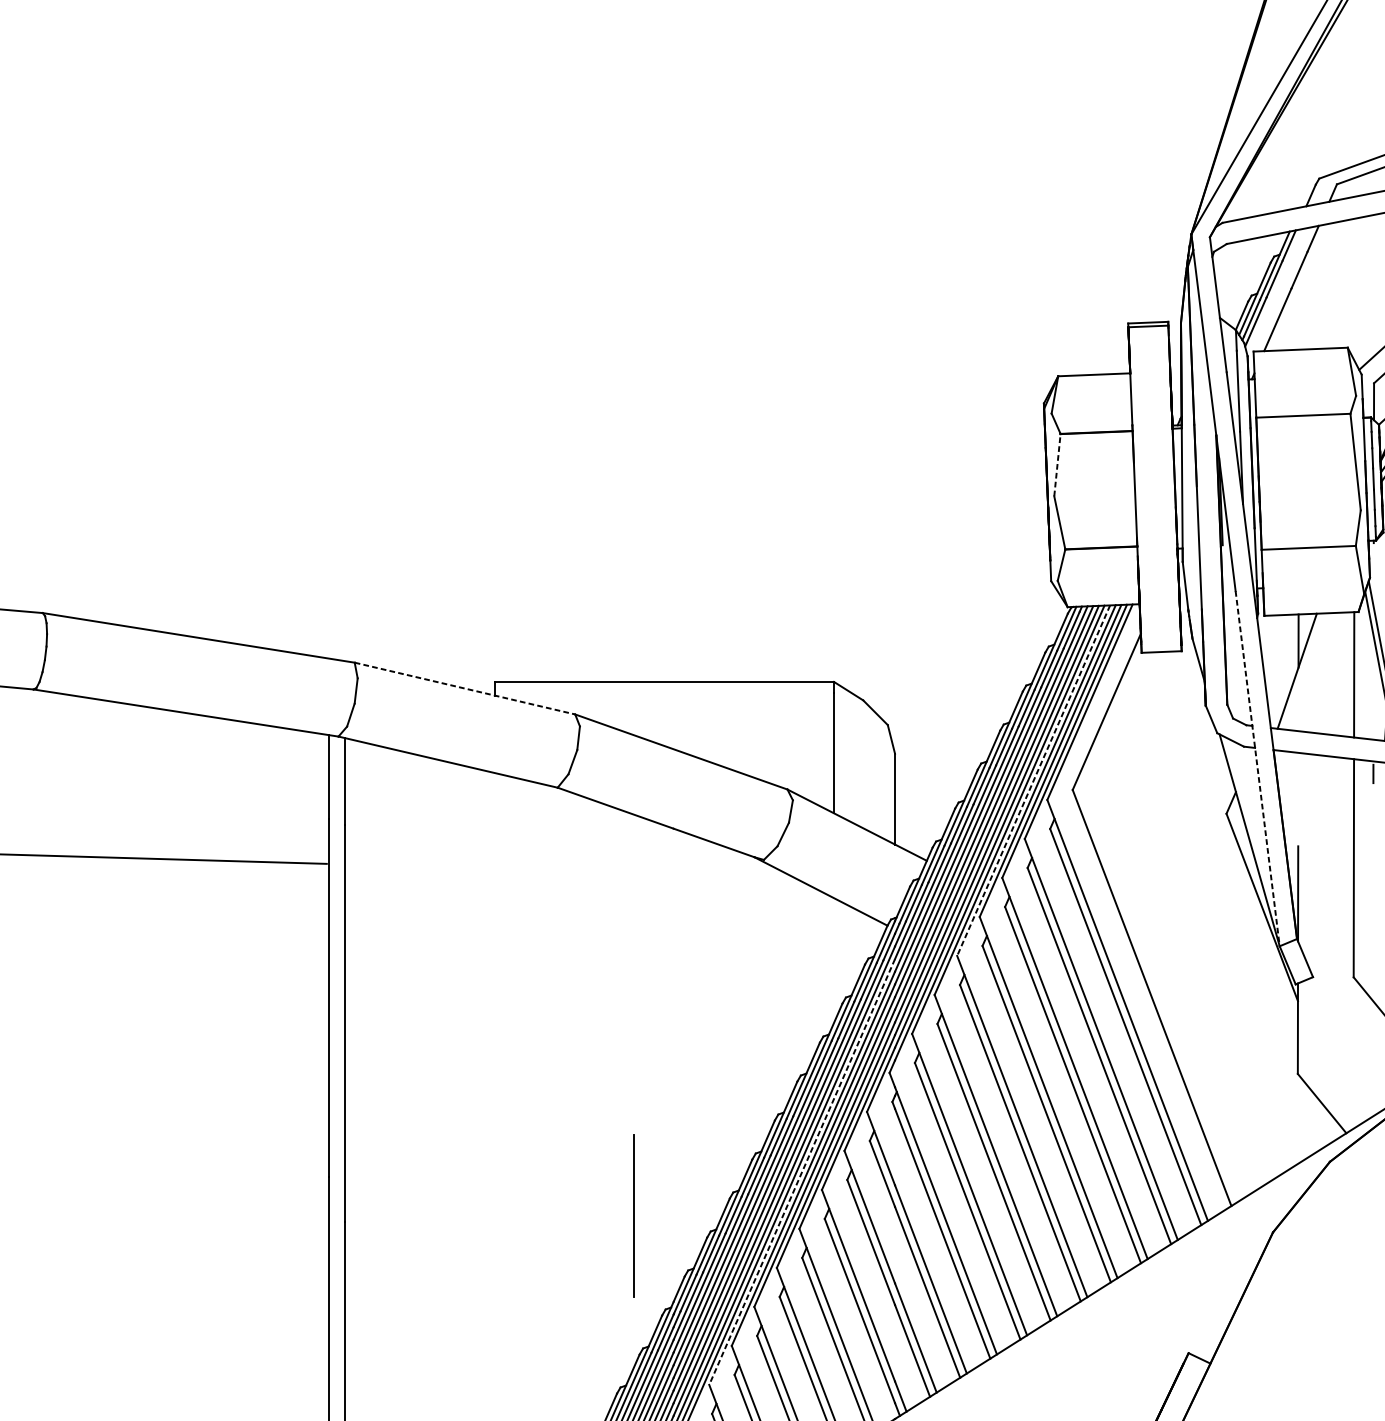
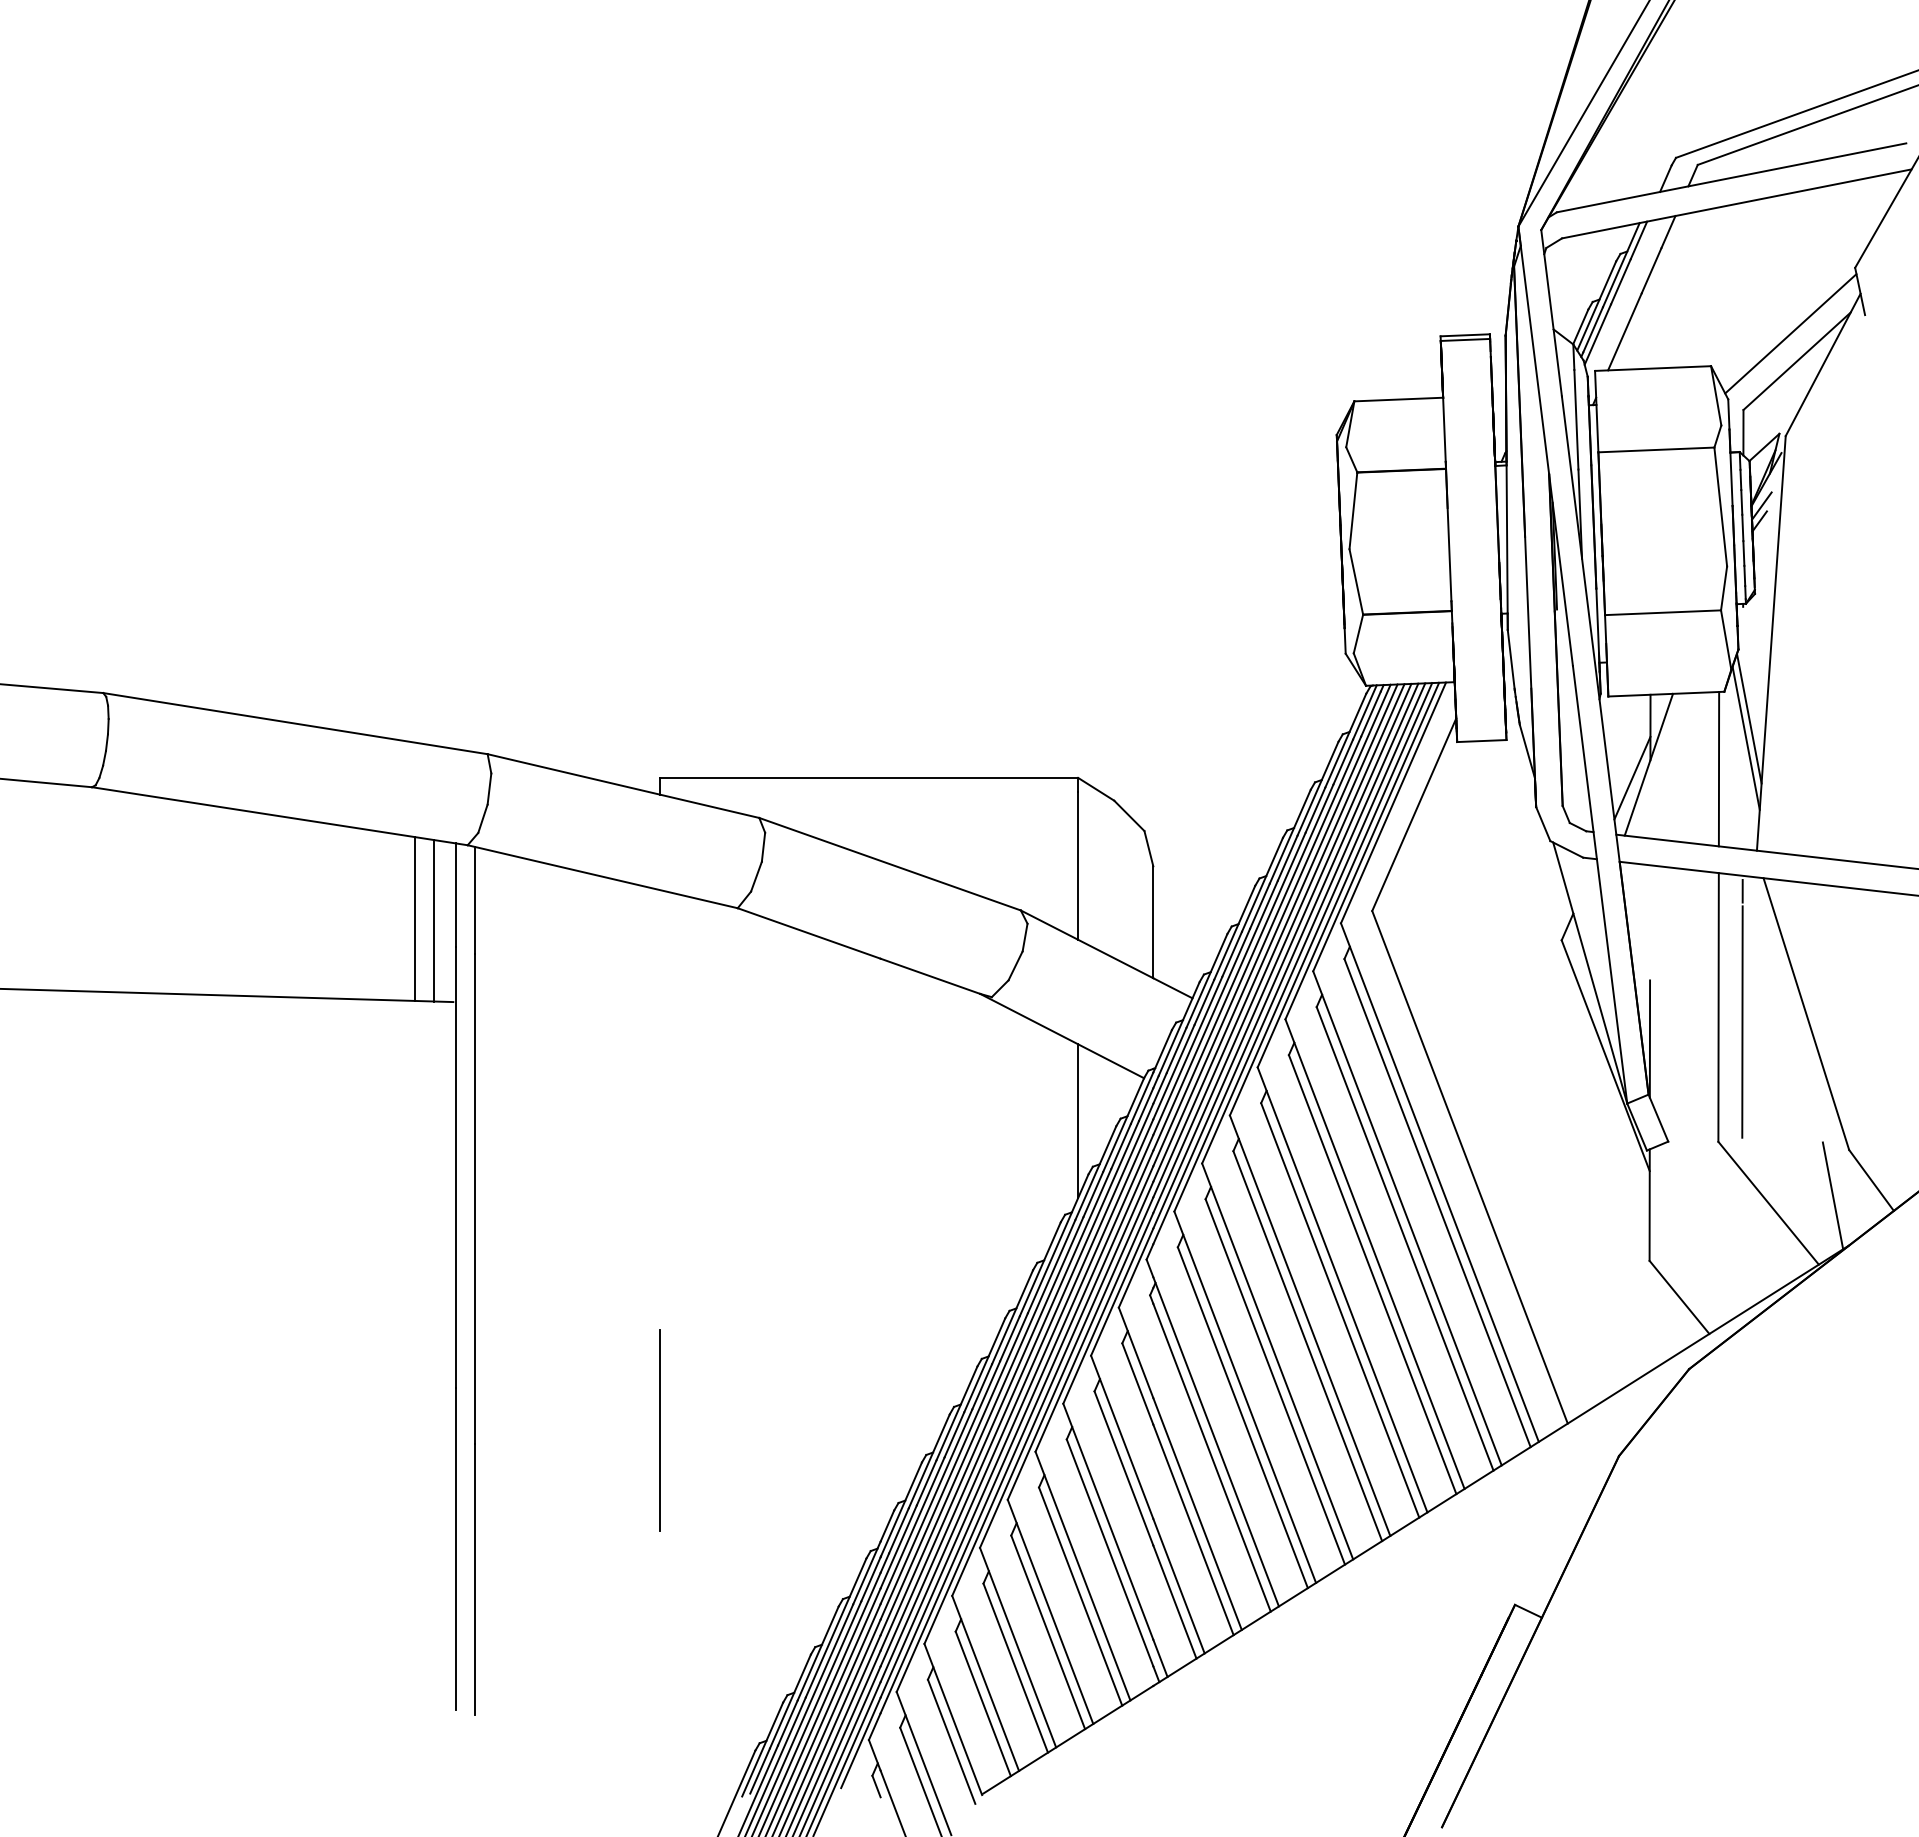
line: (1057, 464) -> (1353, 510), dashed -> solid
line: (1283, 681) -> (1632, 777), added
line: (464, 688) -> (623, 786), dashed -> solid
line: (1258, 769) -> (1600, 885), dashed -> solid
line: (1033, 780) -> (1324, 899), dashed -> solid
line: (296, 796) -> (415, 918), added
line: (310, 797) -> (433, 920), added
line: (1373, 879) -> (1742, 1021), added
line: (834, 960) -> (1078, 1121), added
line: (801, 1172) -> (1038, 1382), dashed -> solid
line: (633, 1215) -> (659, 1430), moved

